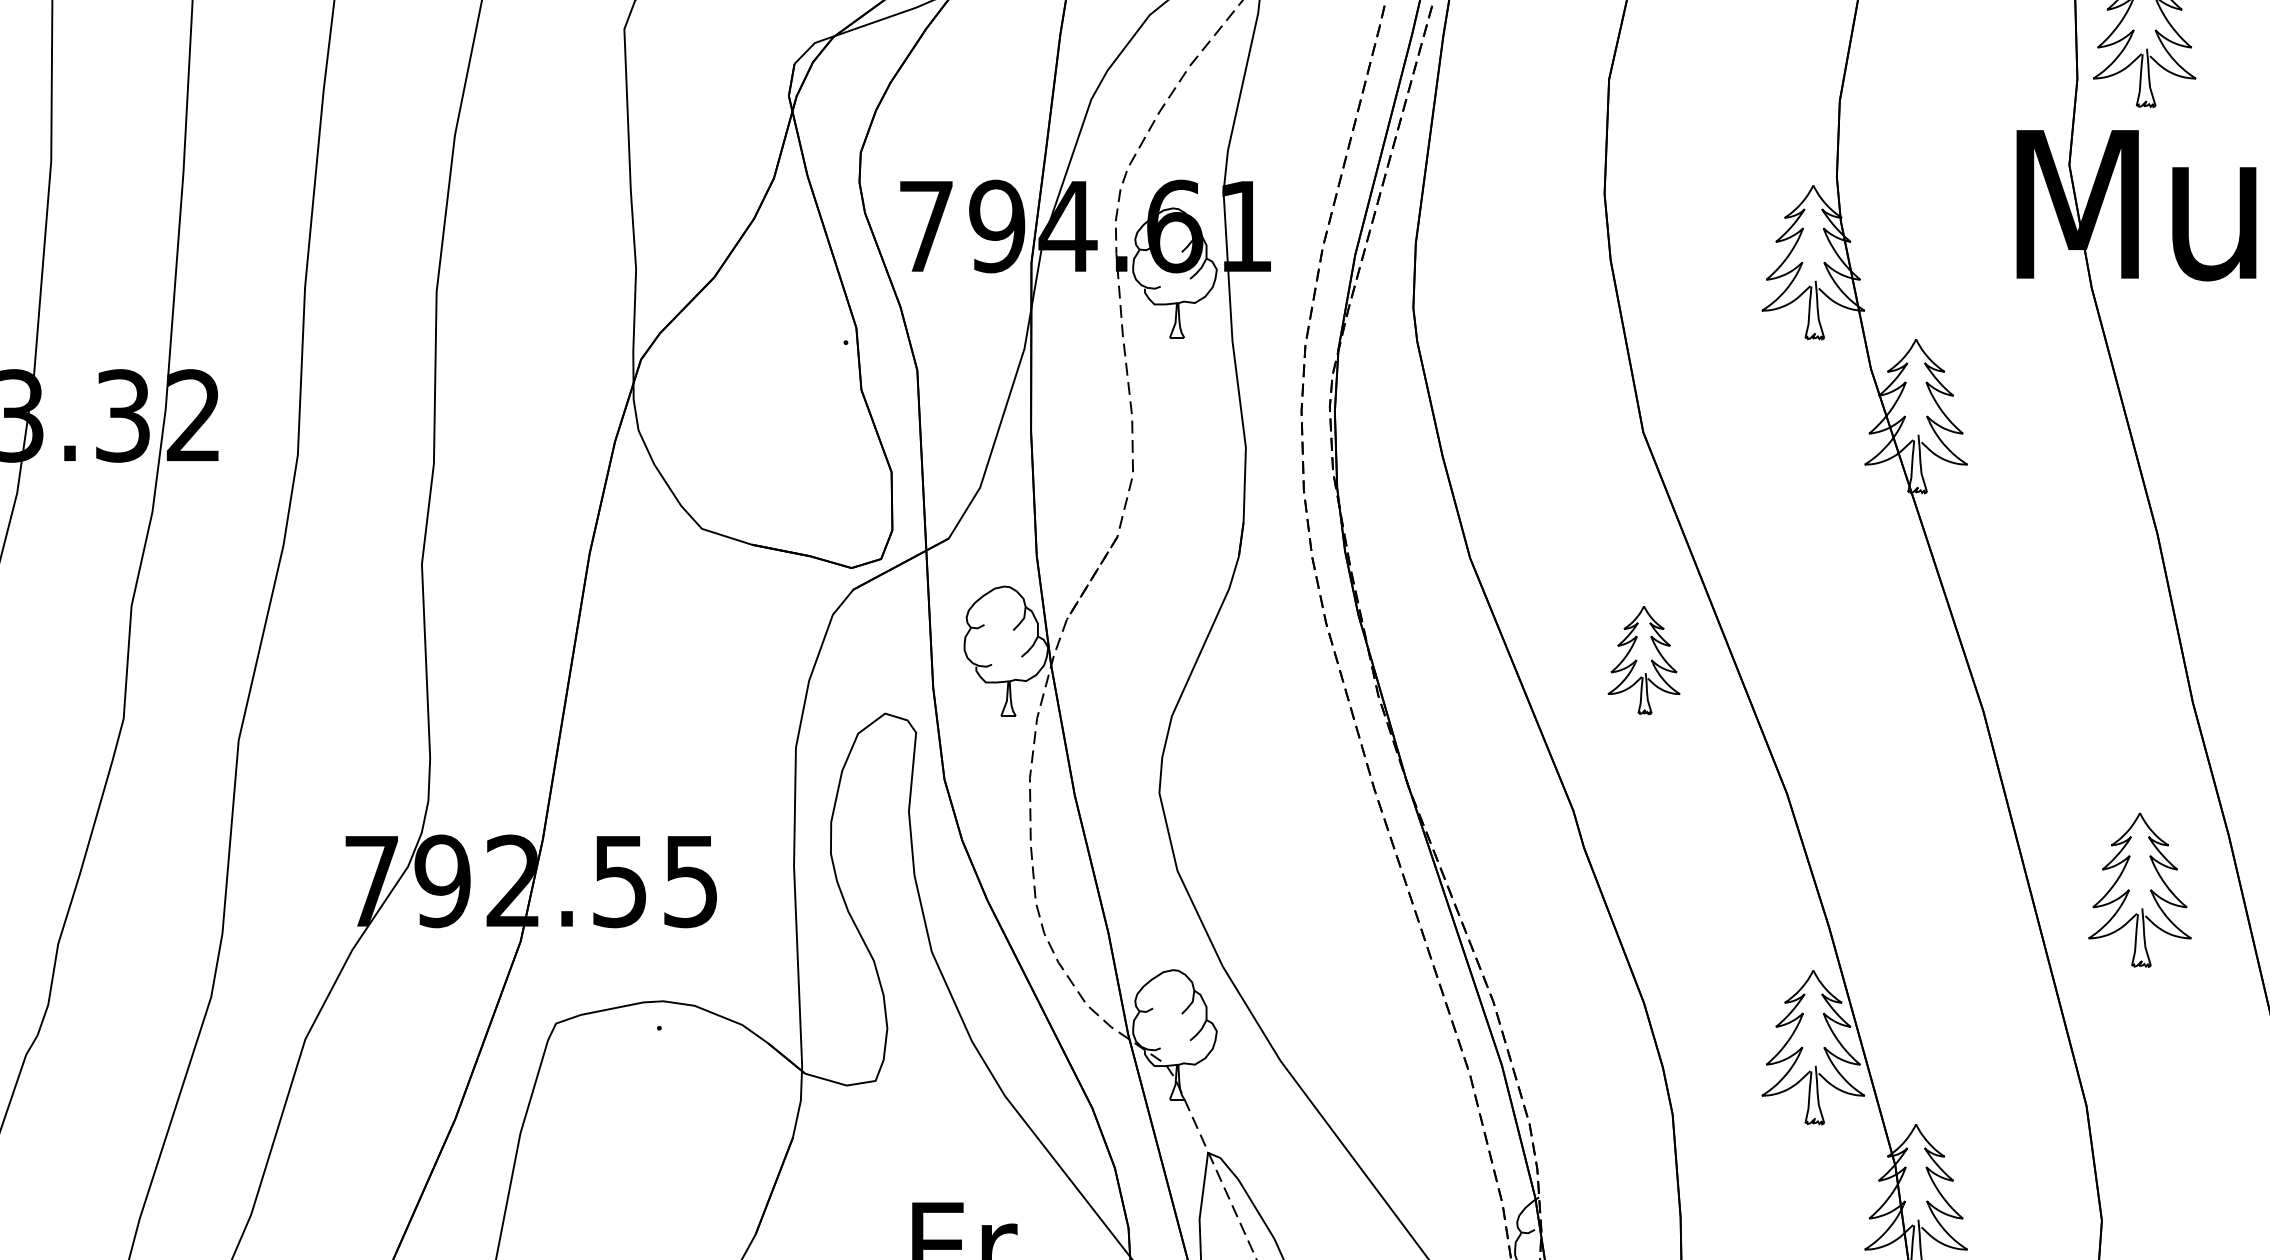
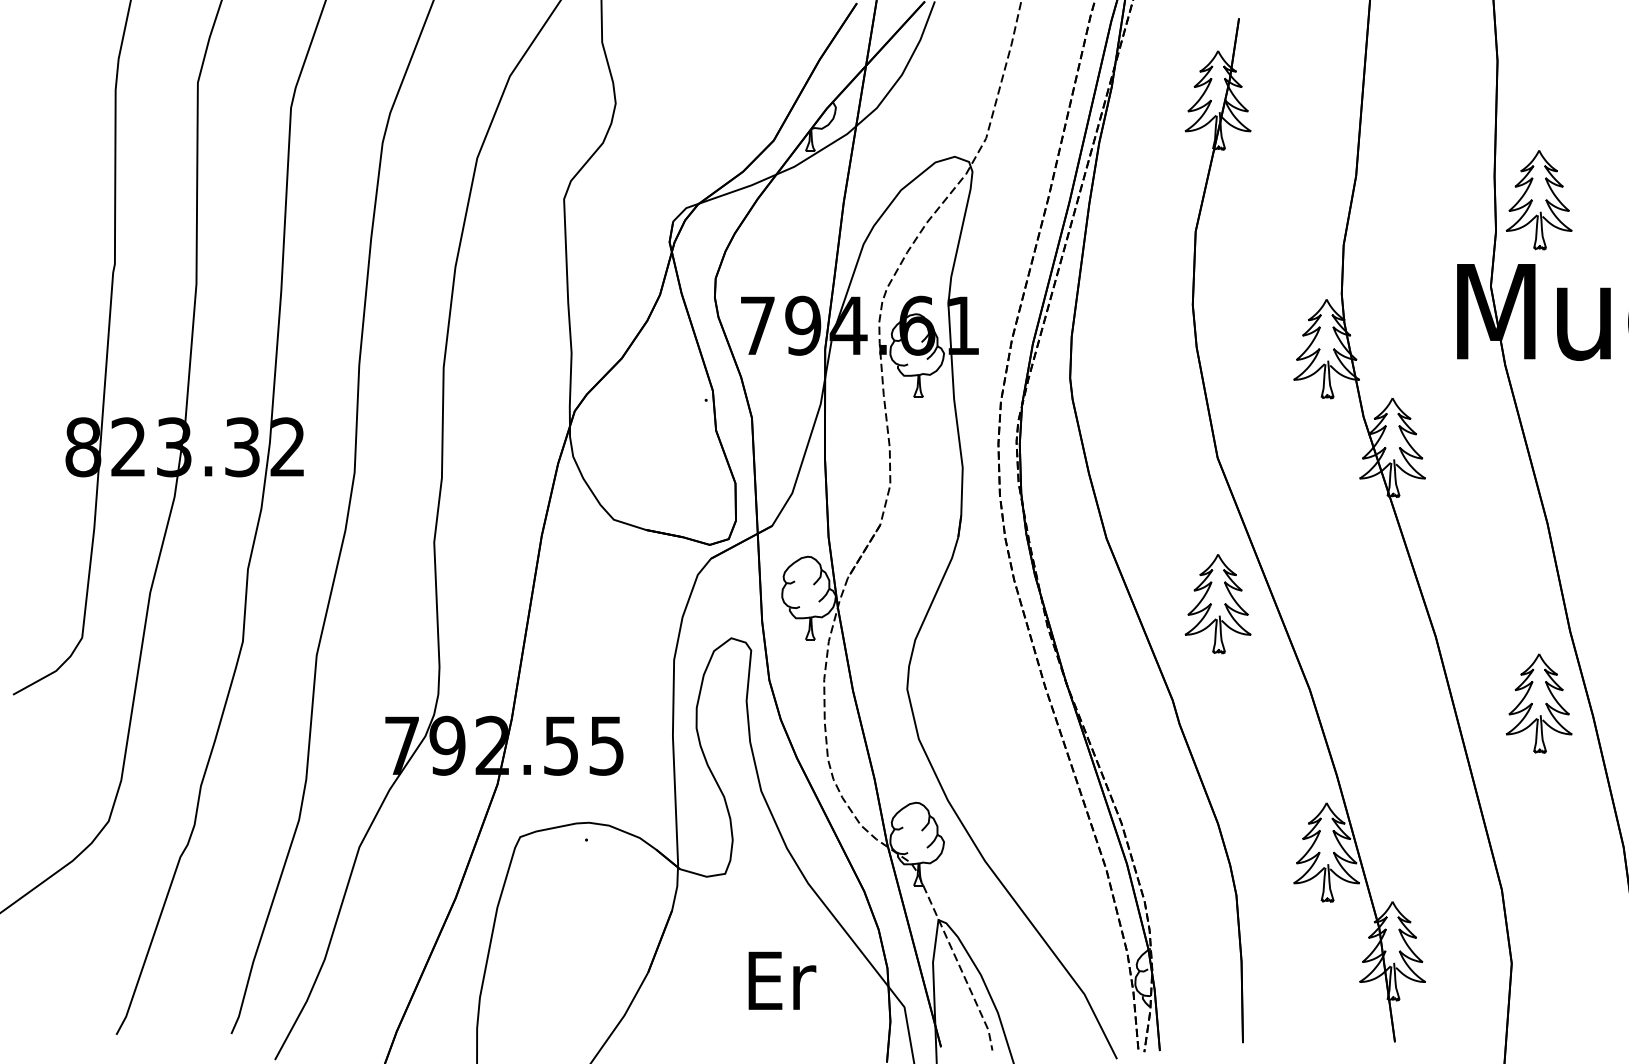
part: (1643, 660) -> (1217, 604), size x1.43
part: (2140, 890) -> (1539, 703), moved

